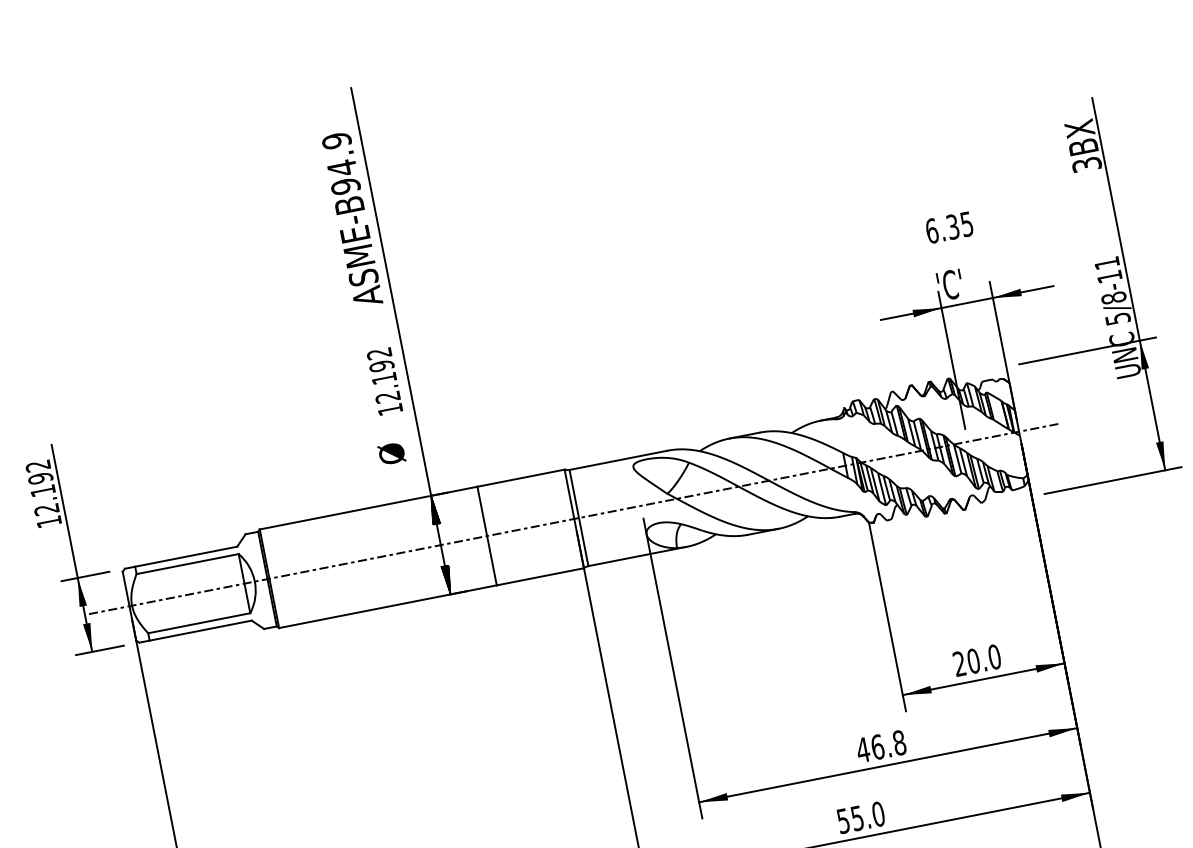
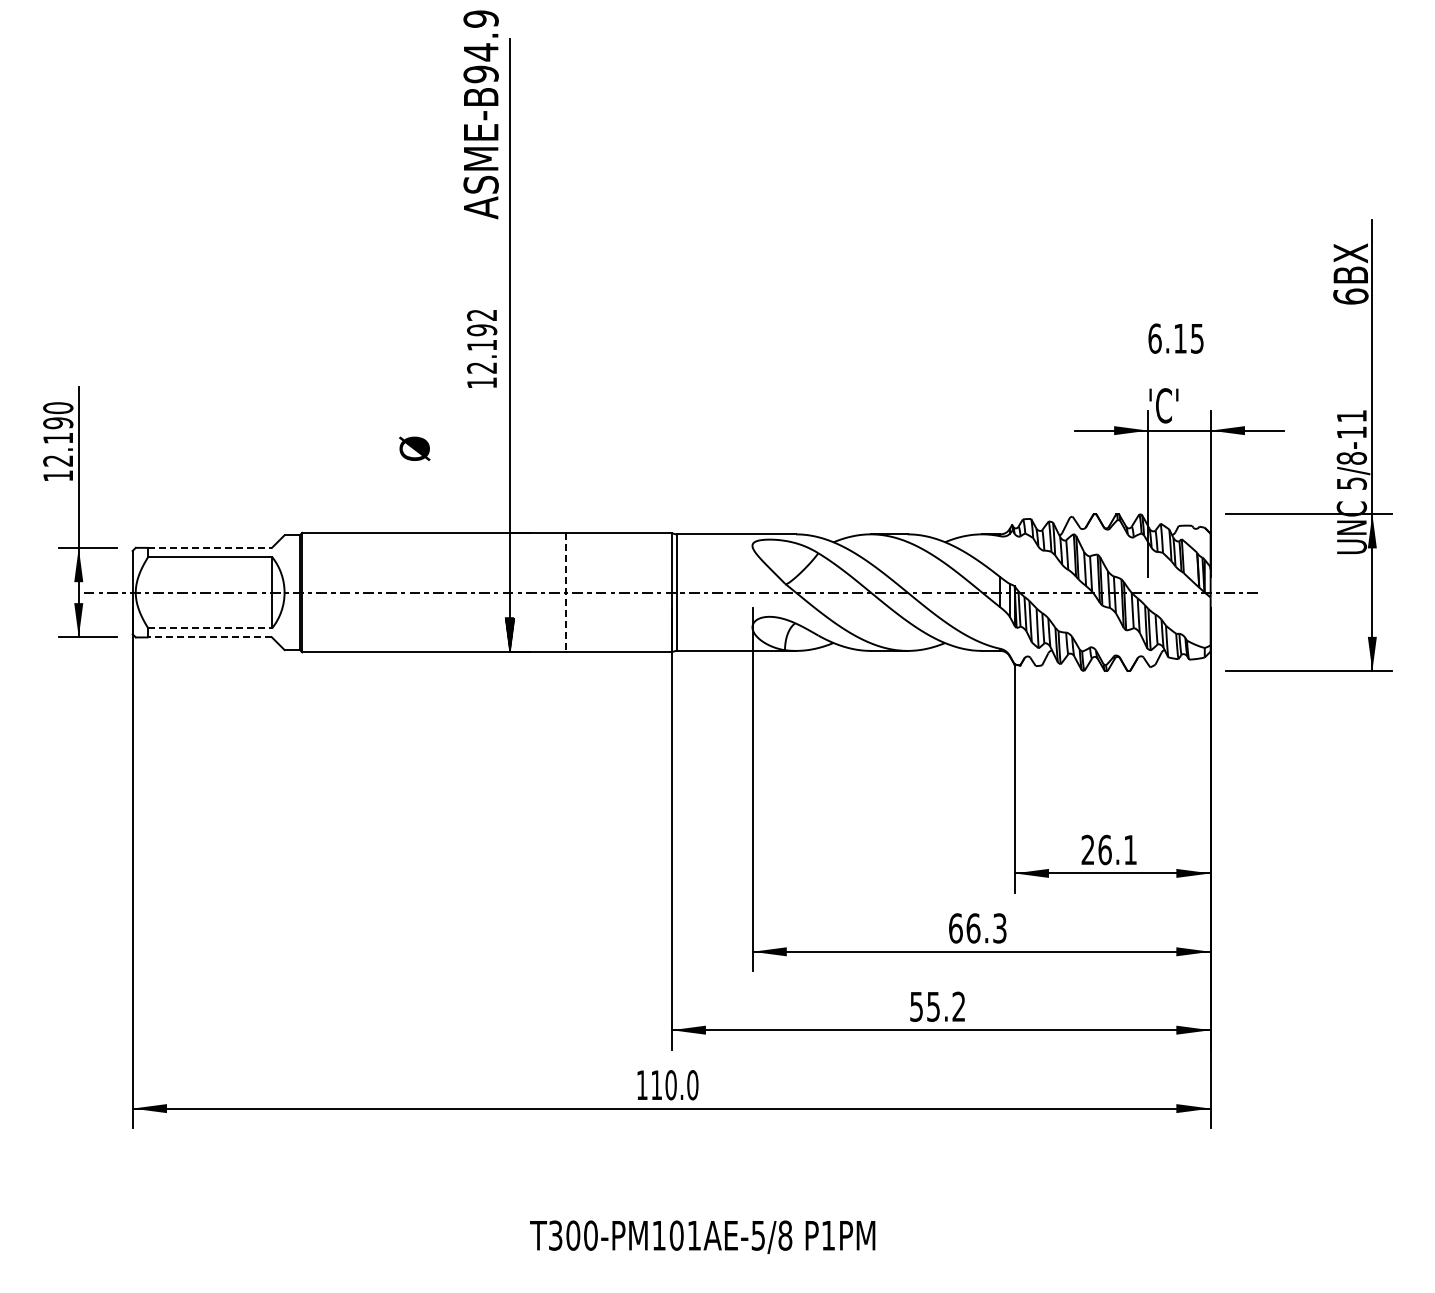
text: (1086, 164) -> (1350, 296), 3BX -> 6BX
text: (351, 219) -> (480, 114), moved
text: (953, 226) -> (1180, 338), 6.35 -> 6.15
text: (385, 381) -> (482, 348), moved
text: (391, 453) -> (414, 448), moved
text: (38, 466) -> (58, 408), 12.192 -> 12.190
hatch: (433, 510) -> (509, 550), removed
line: (487, 535) -> (566, 592), solid -> dashed
line: (186, 556) -> (210, 547), solid -> dashed
line: (199, 623) -> (210, 628), solid -> dashed
line: (200, 630) -> (210, 637), solid -> dashed
text: (983, 658) -> (1117, 849), 20.0 -> 26.1
text: (881, 746) -> (977, 928), 46.8 -> 66.3
text: (878, 814) -> (958, 1006), 55.0 -> 55.2

